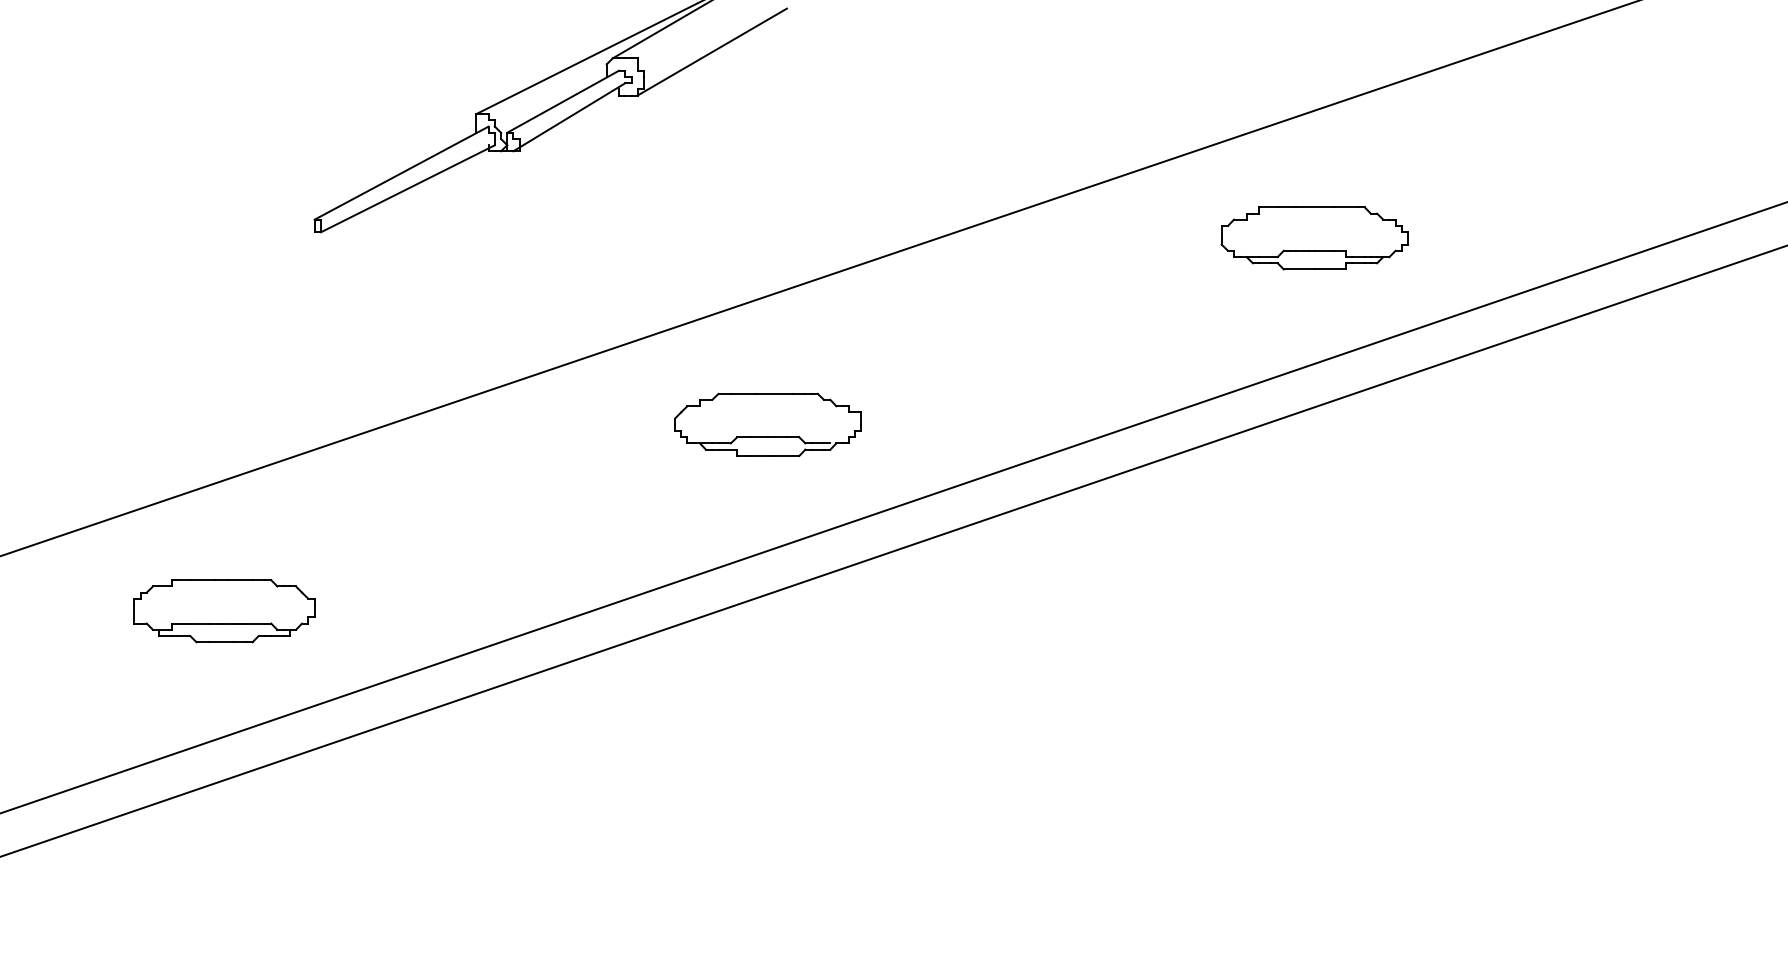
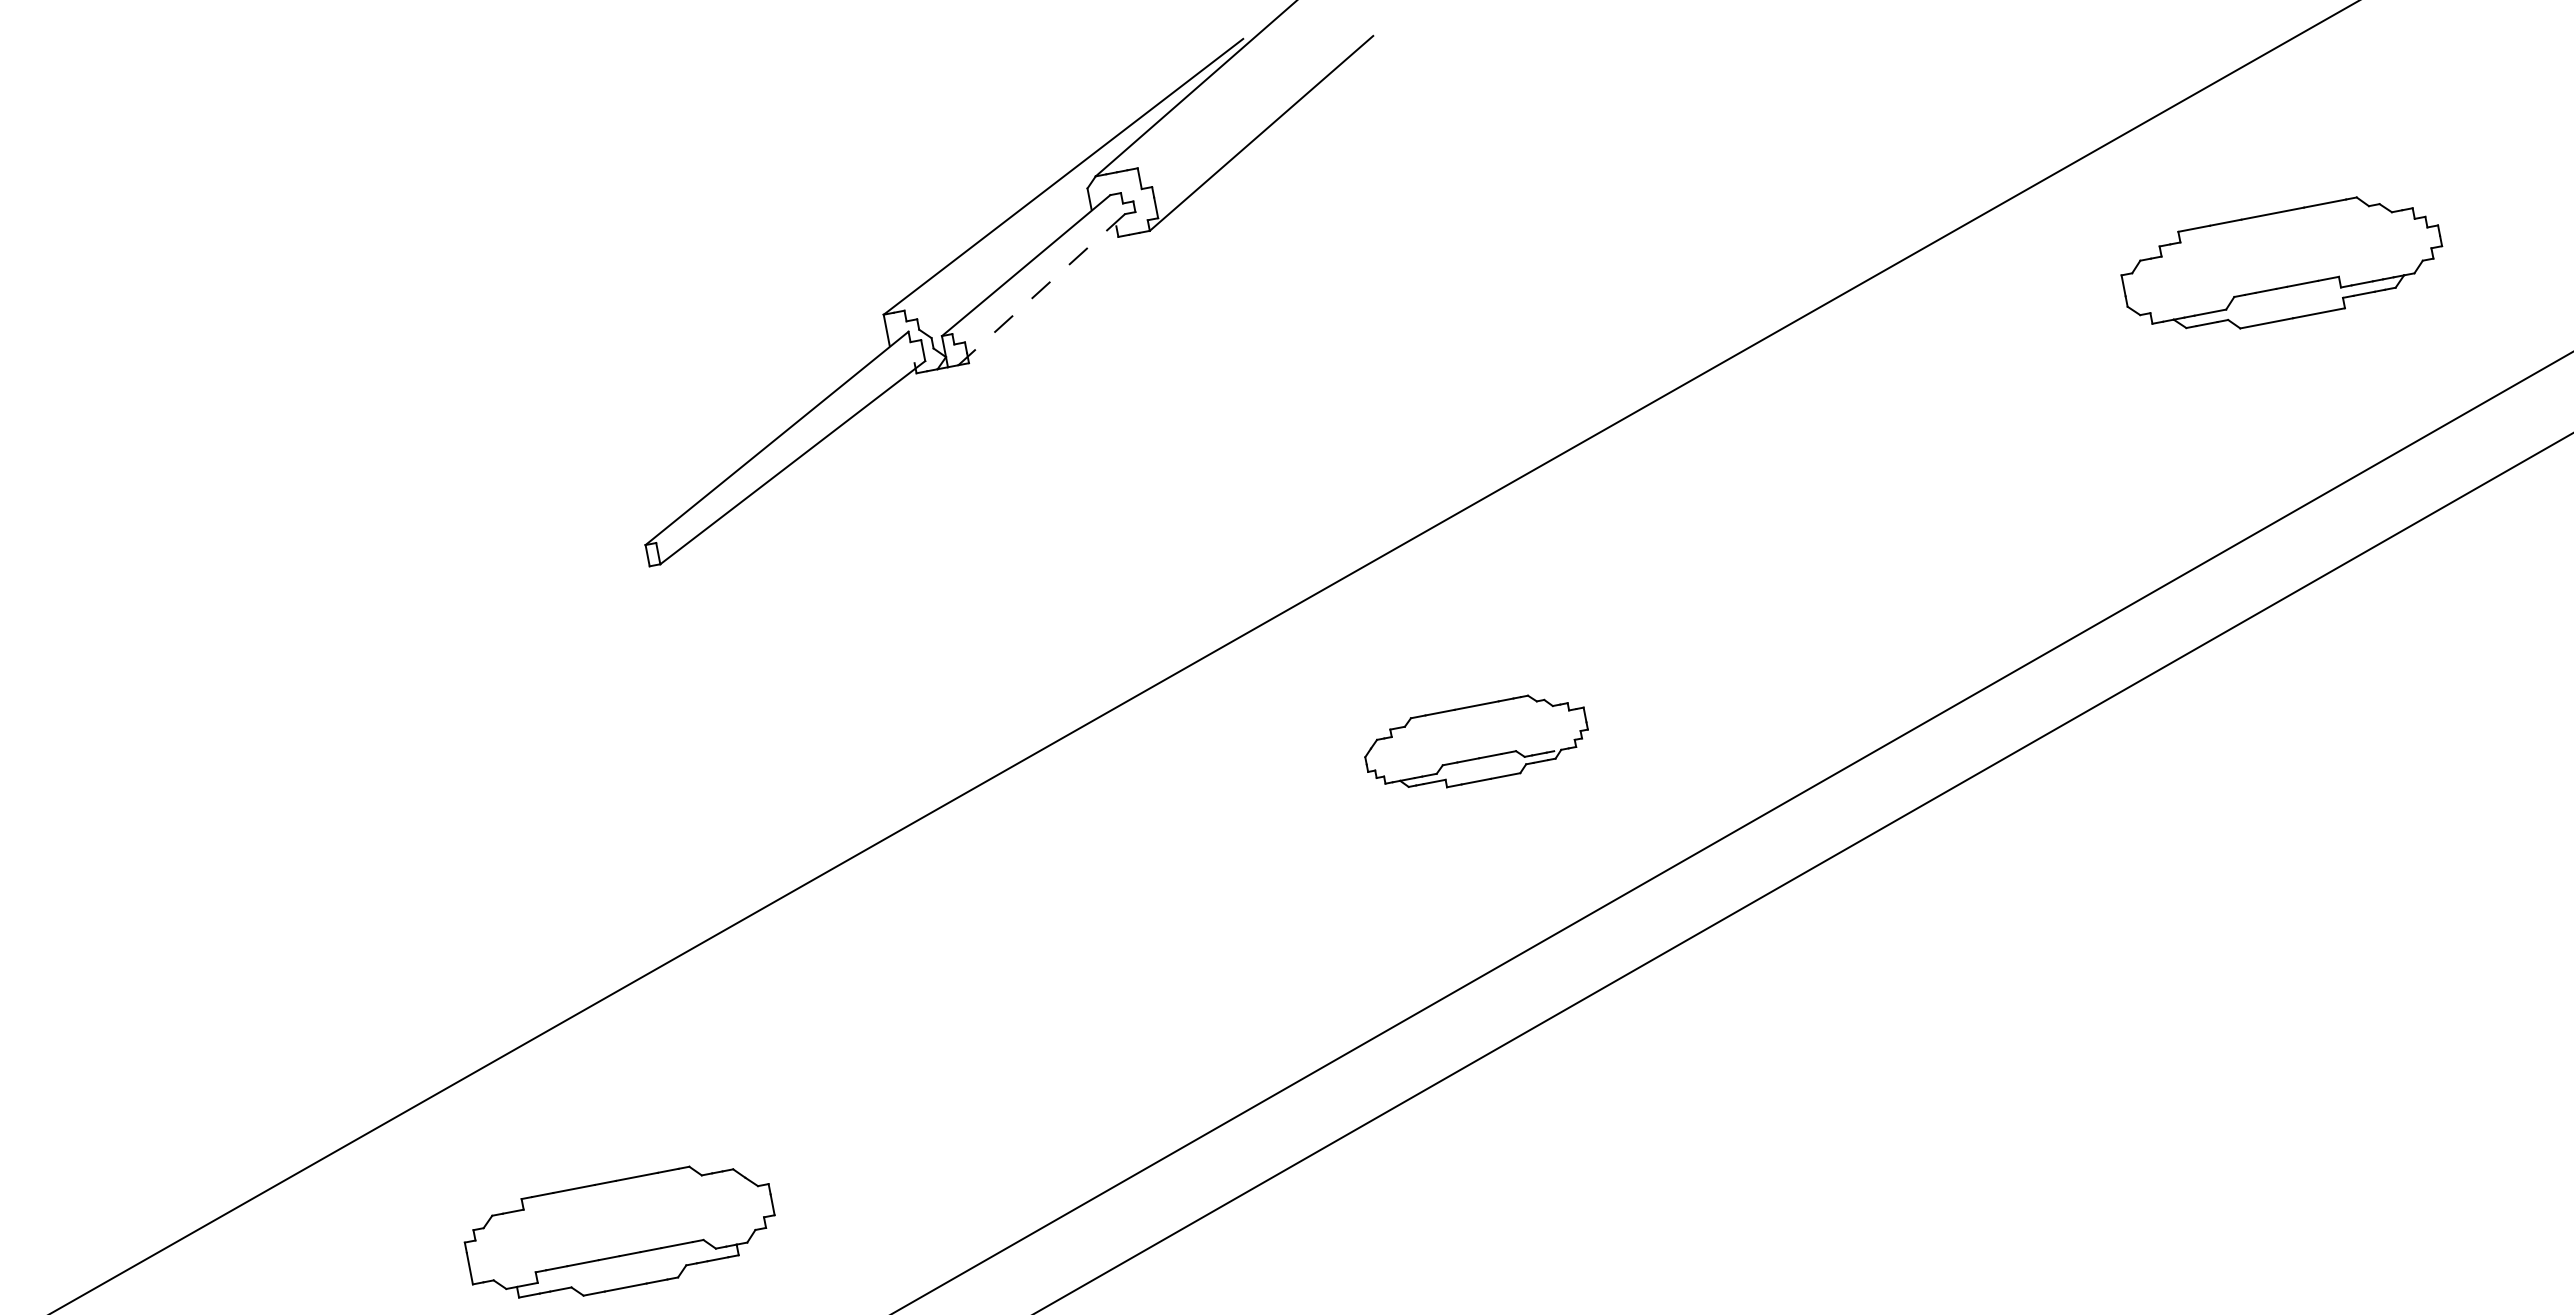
line: (569, 117) -> (1041, 290), solid -> dashed
part: (1314, 238) -> (2282, 266), moved
part: (767, 424) -> (1475, 743), size x0.7

